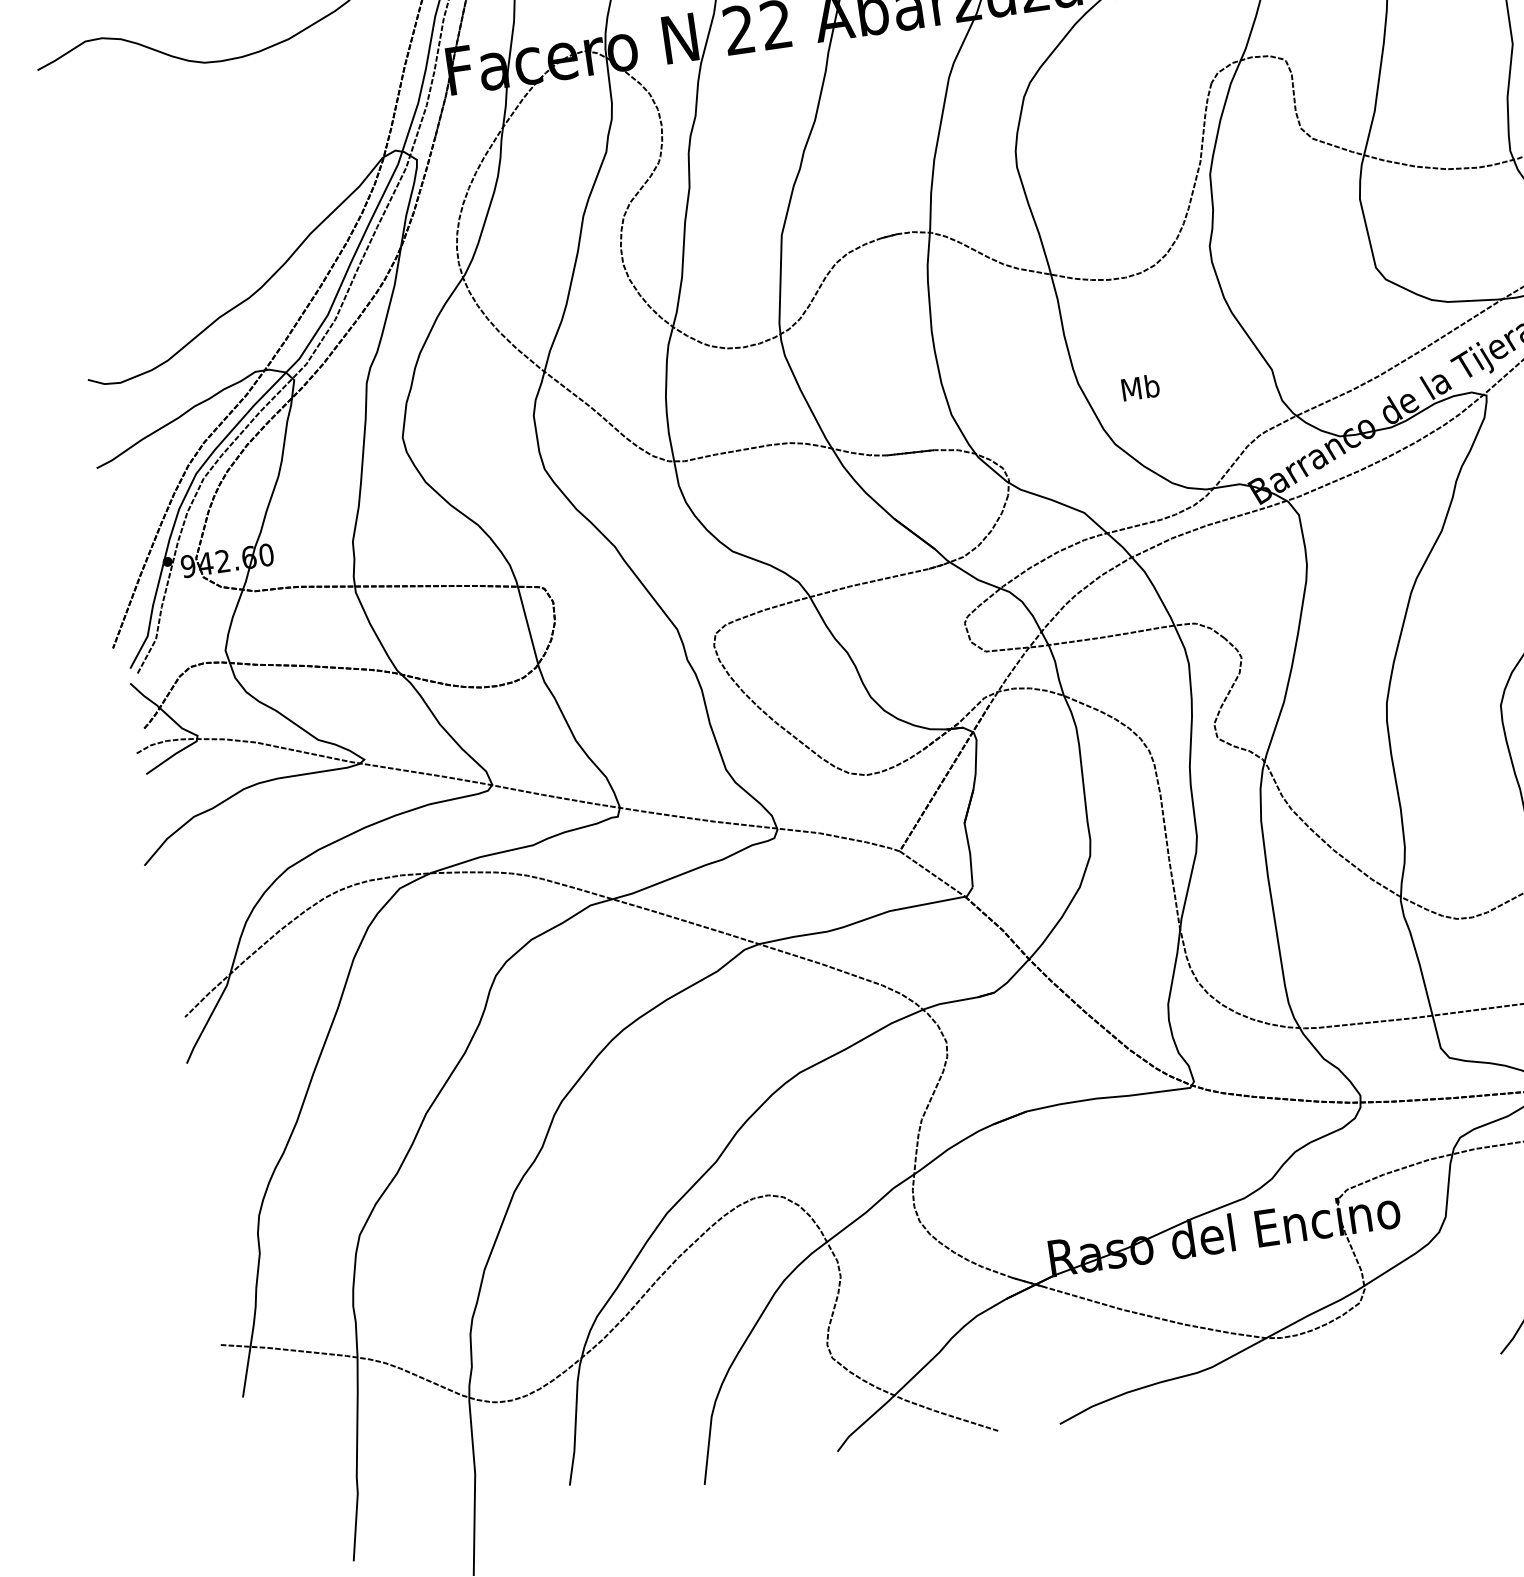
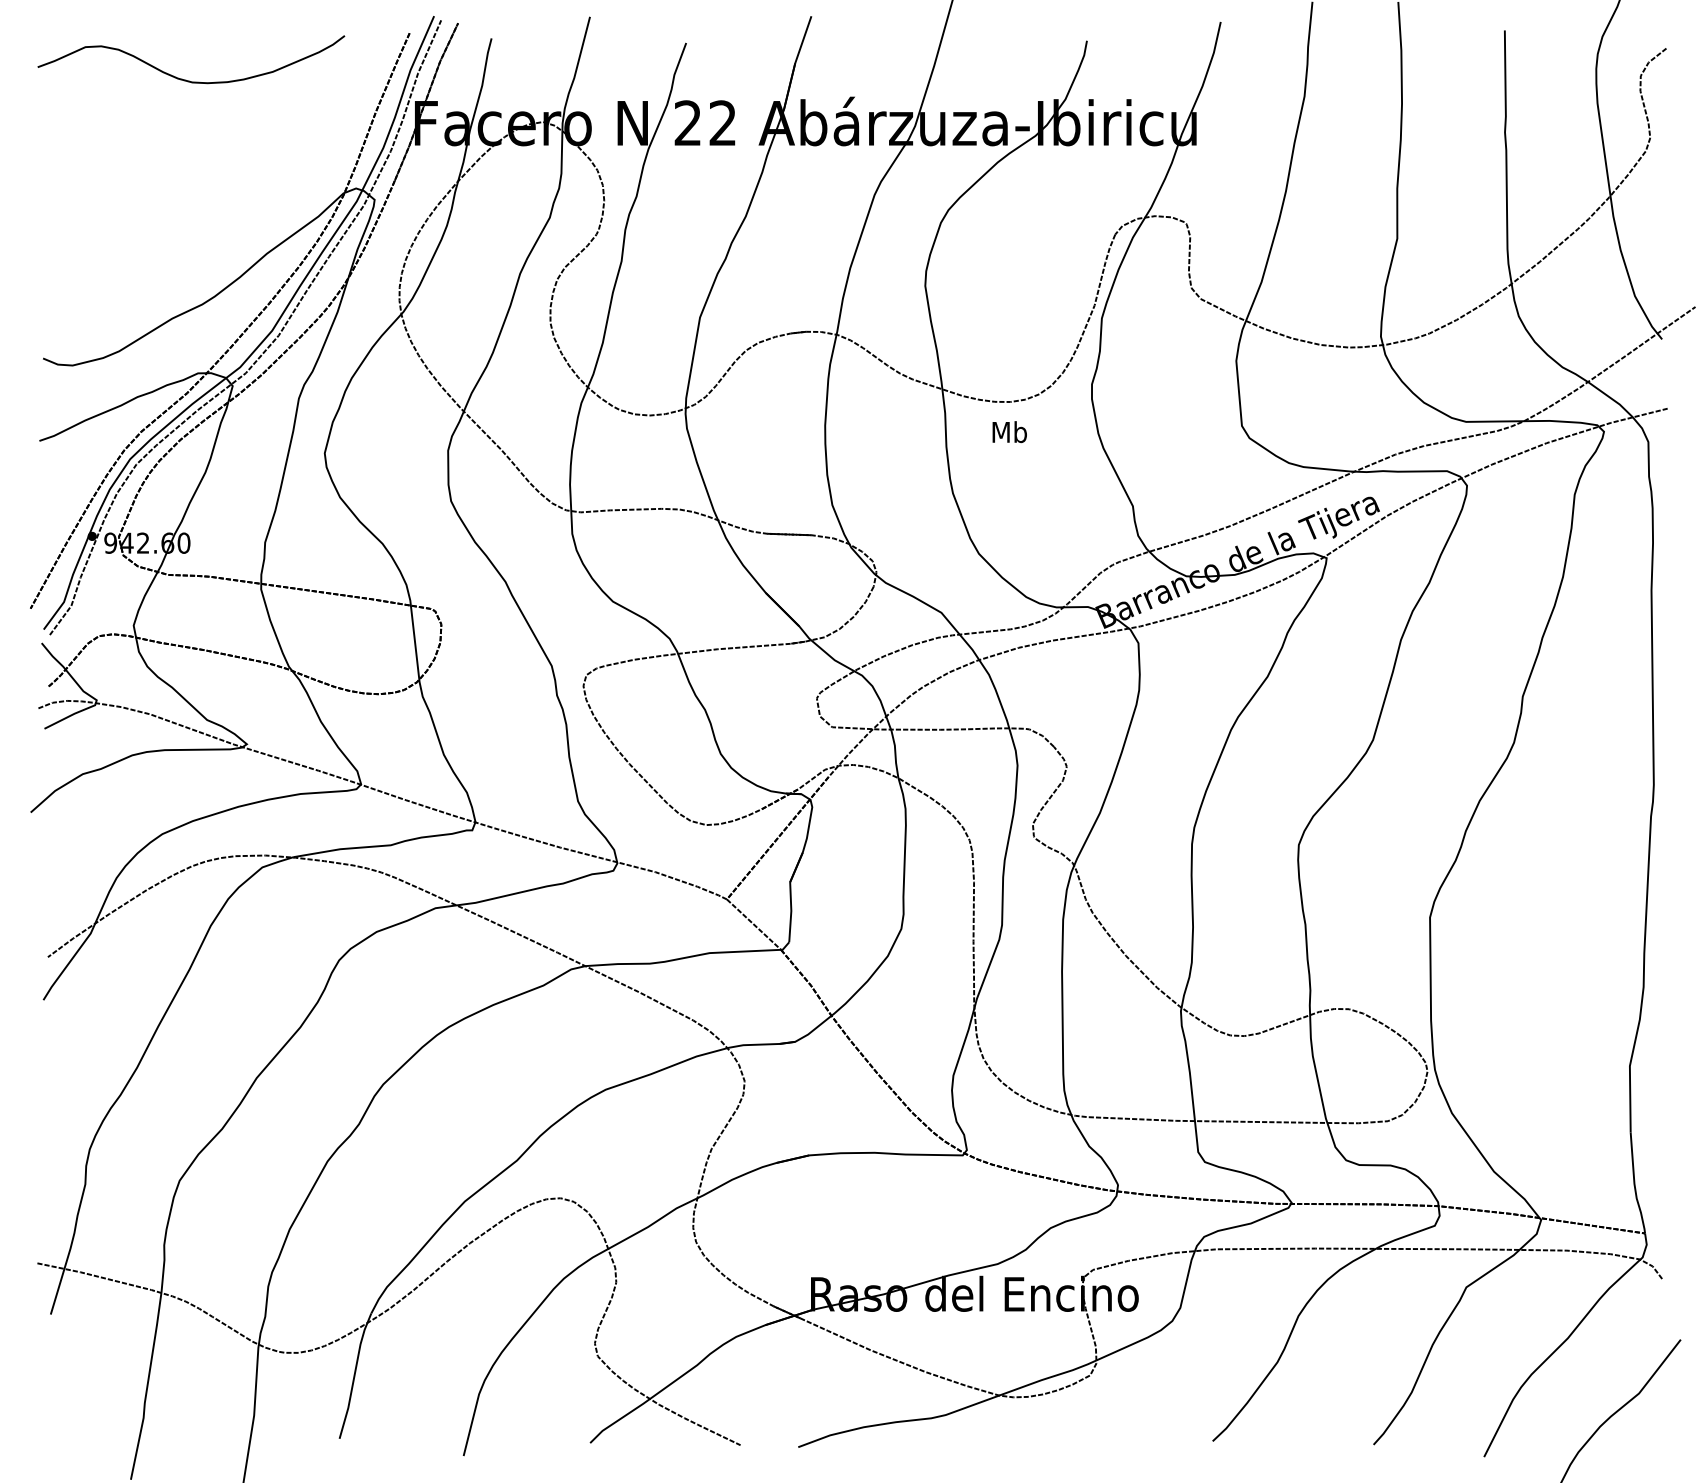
text: (1140, 388) -> (1009, 432), moved

